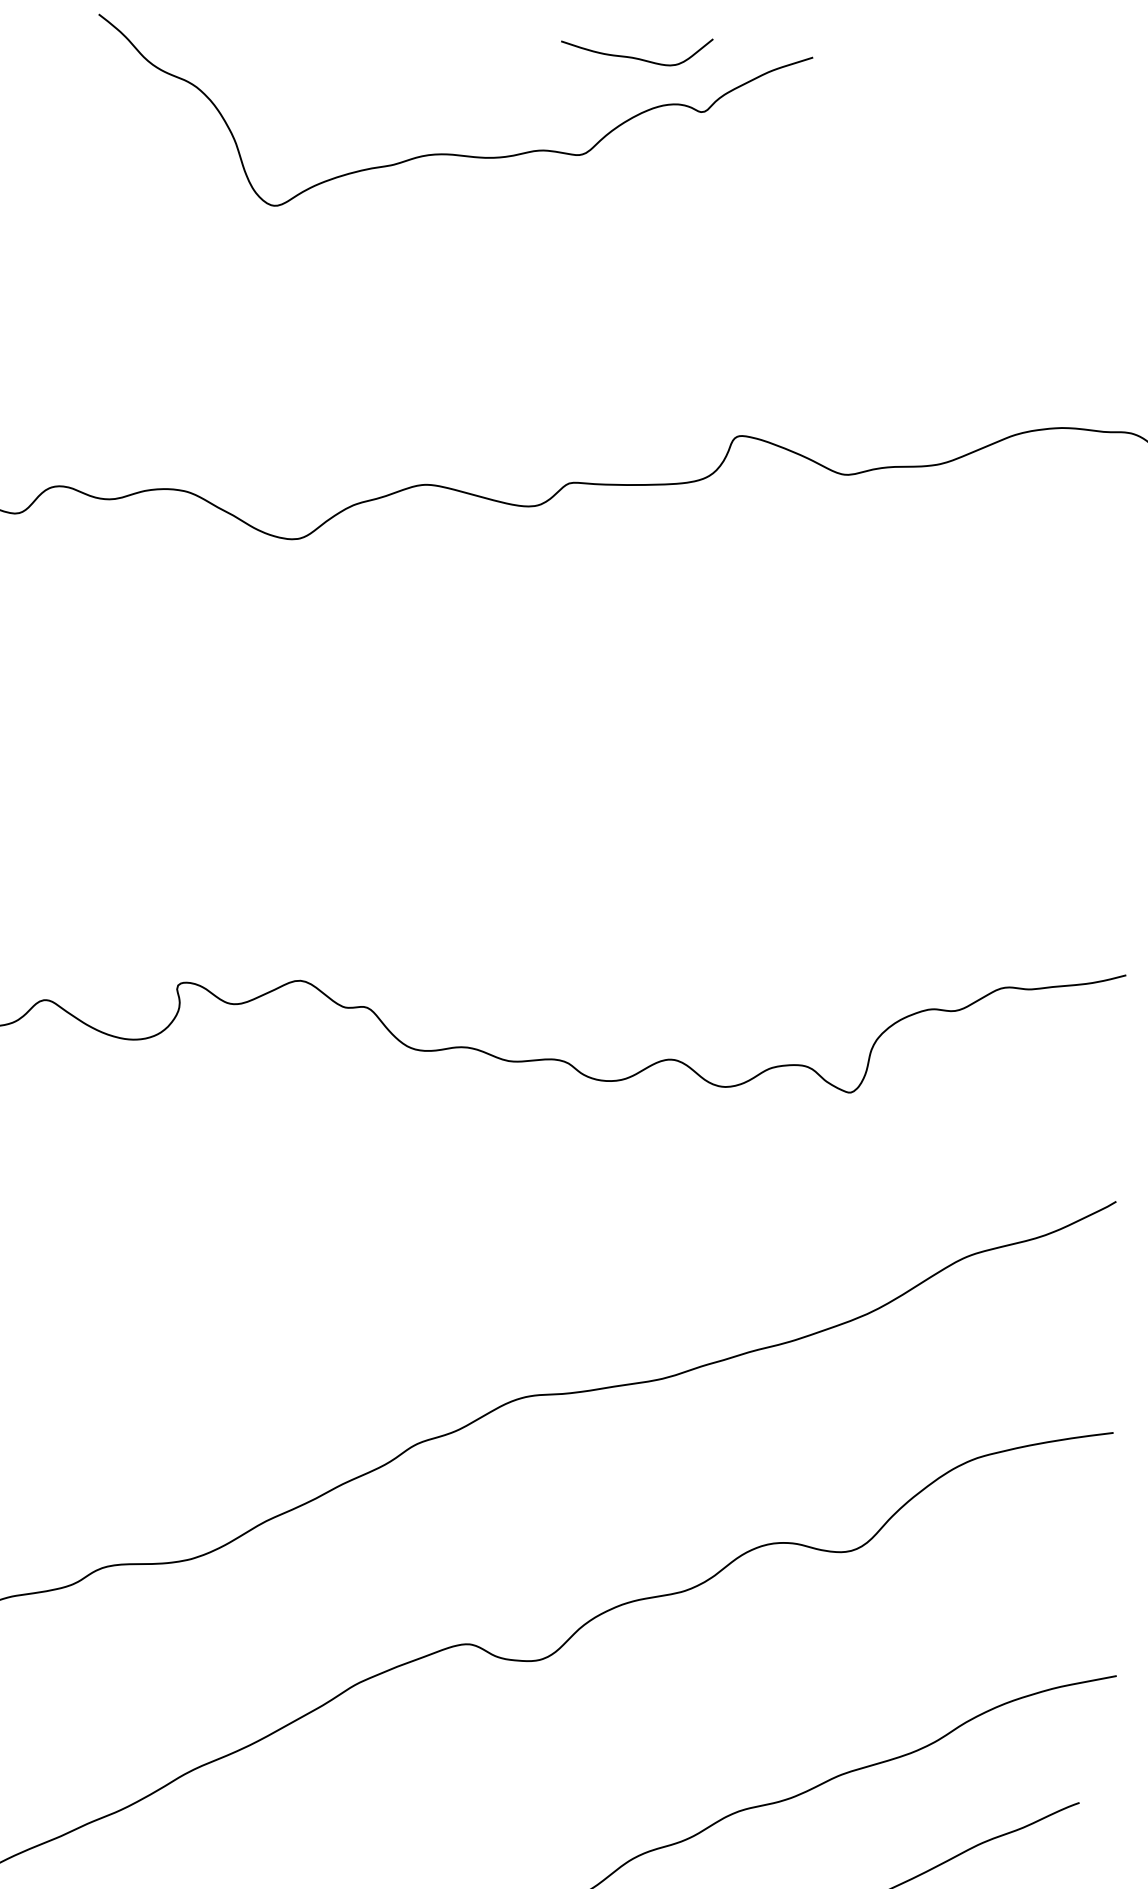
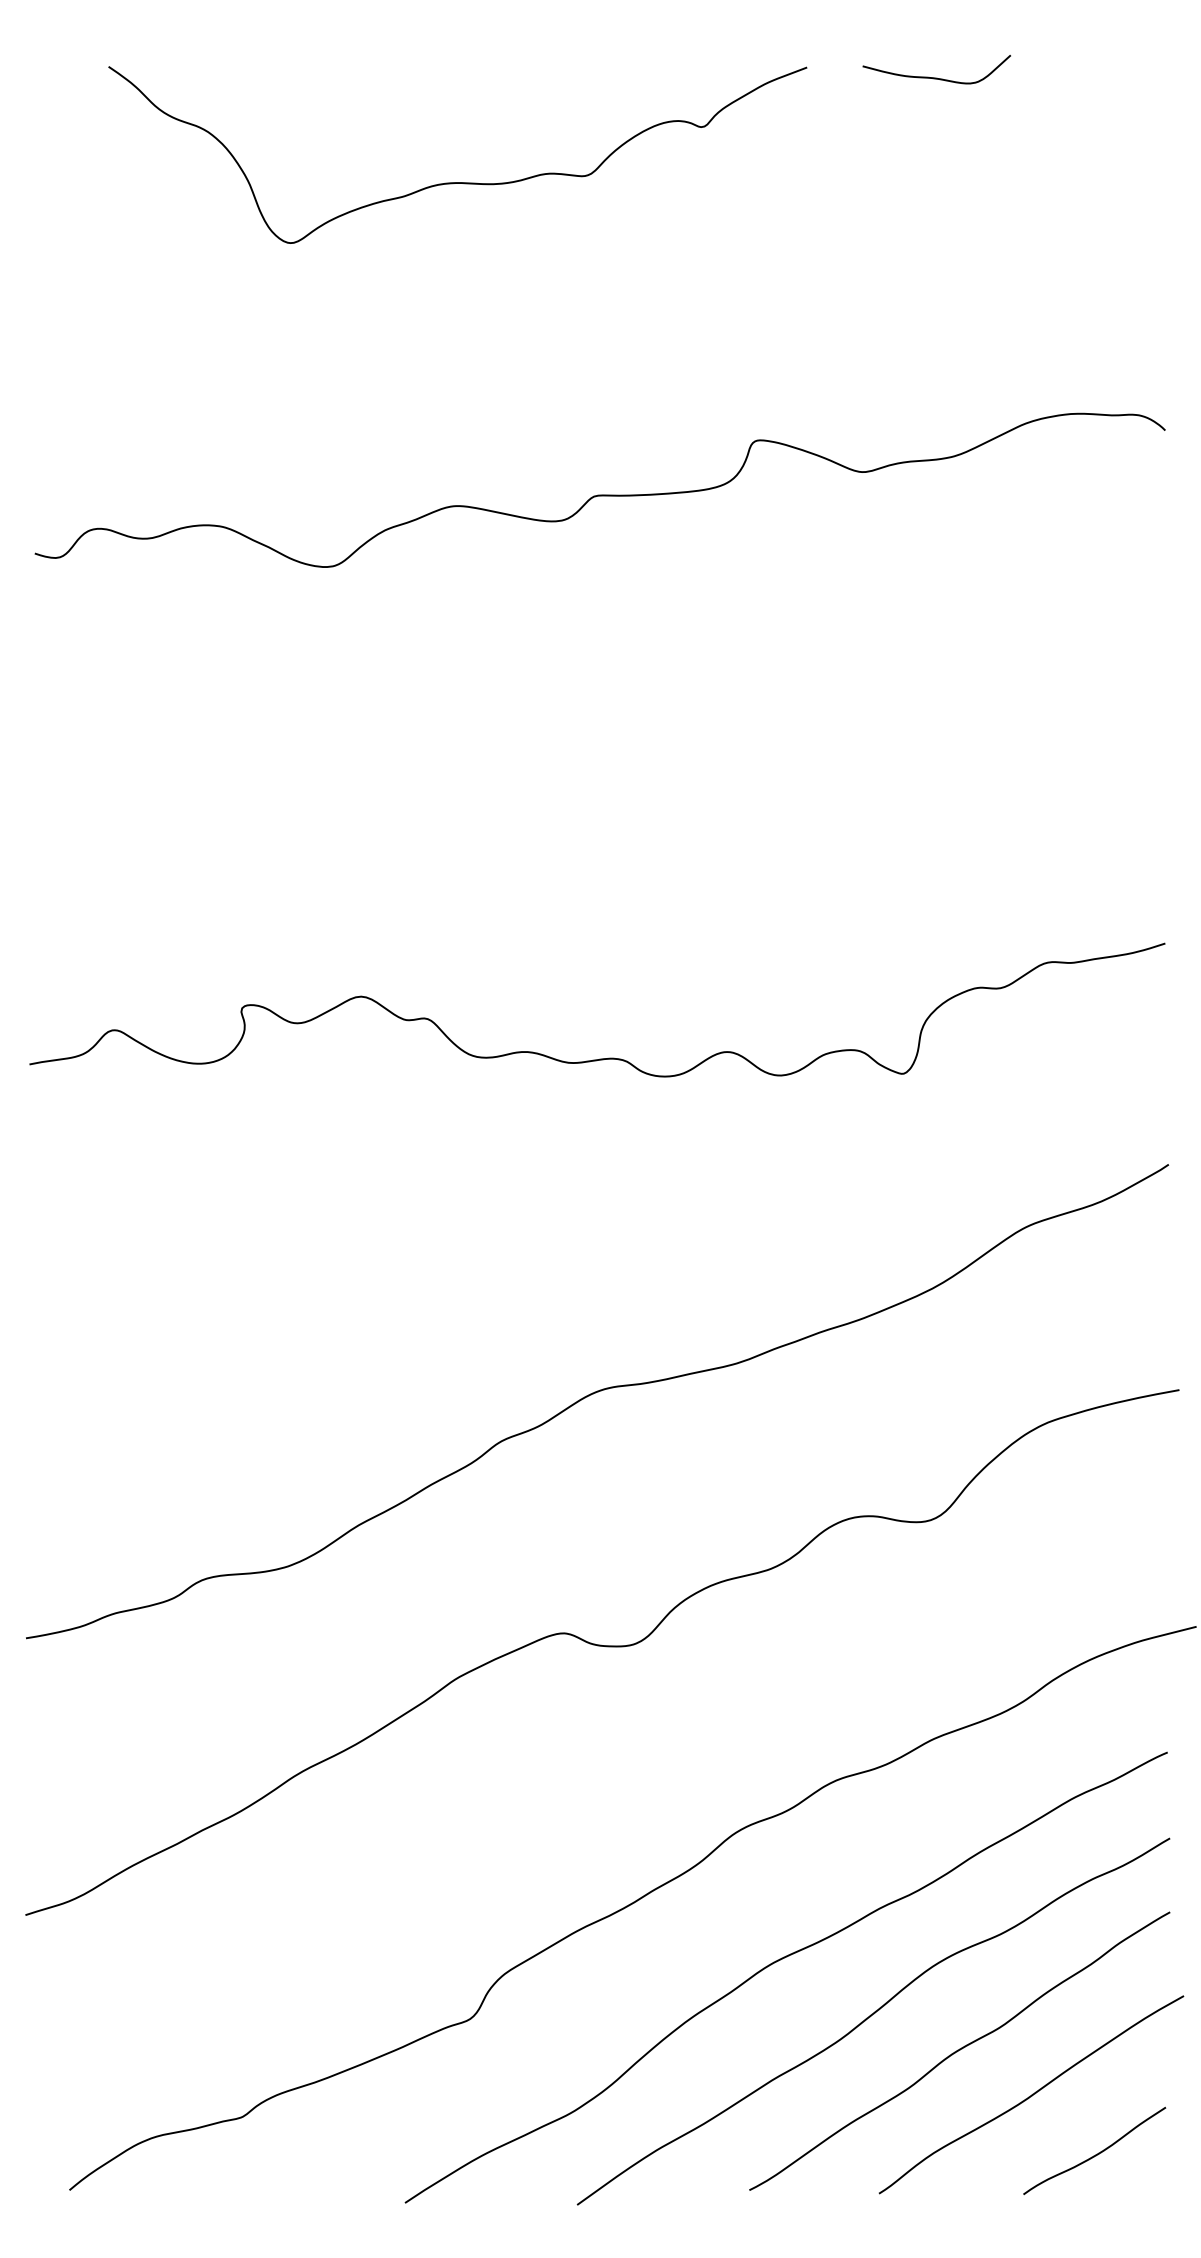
curve: (635, 57) -> (936, 77), moved

